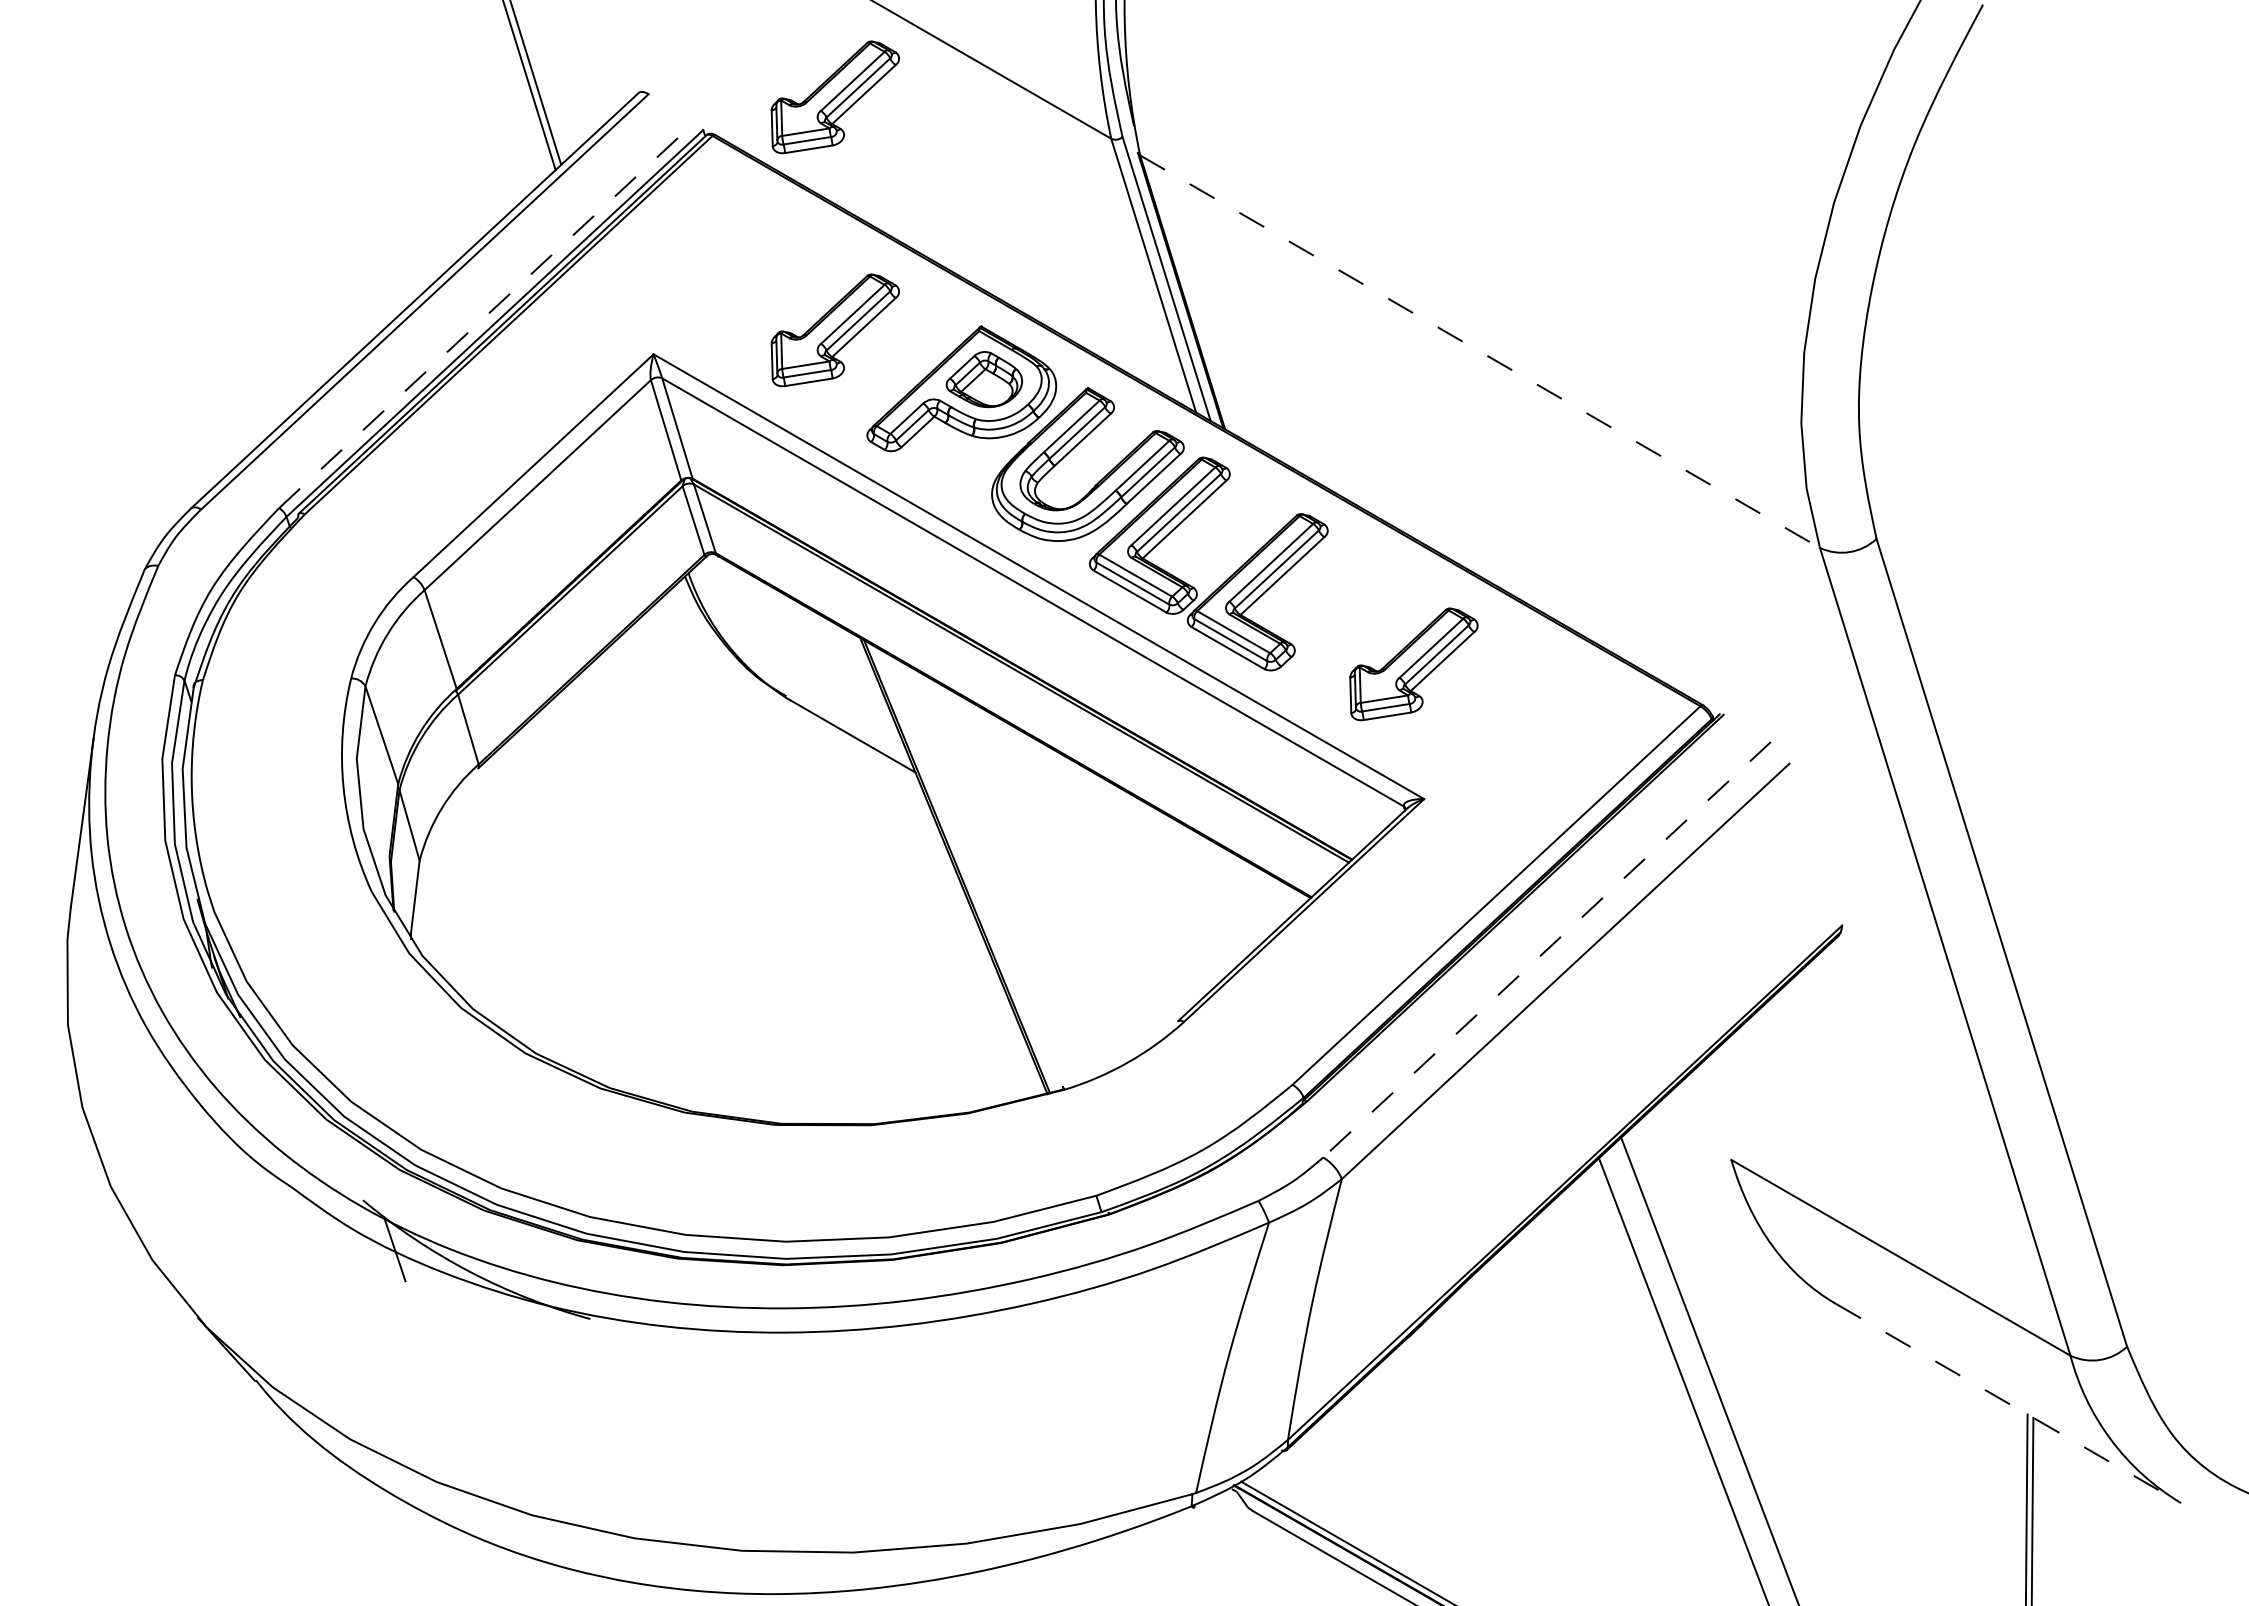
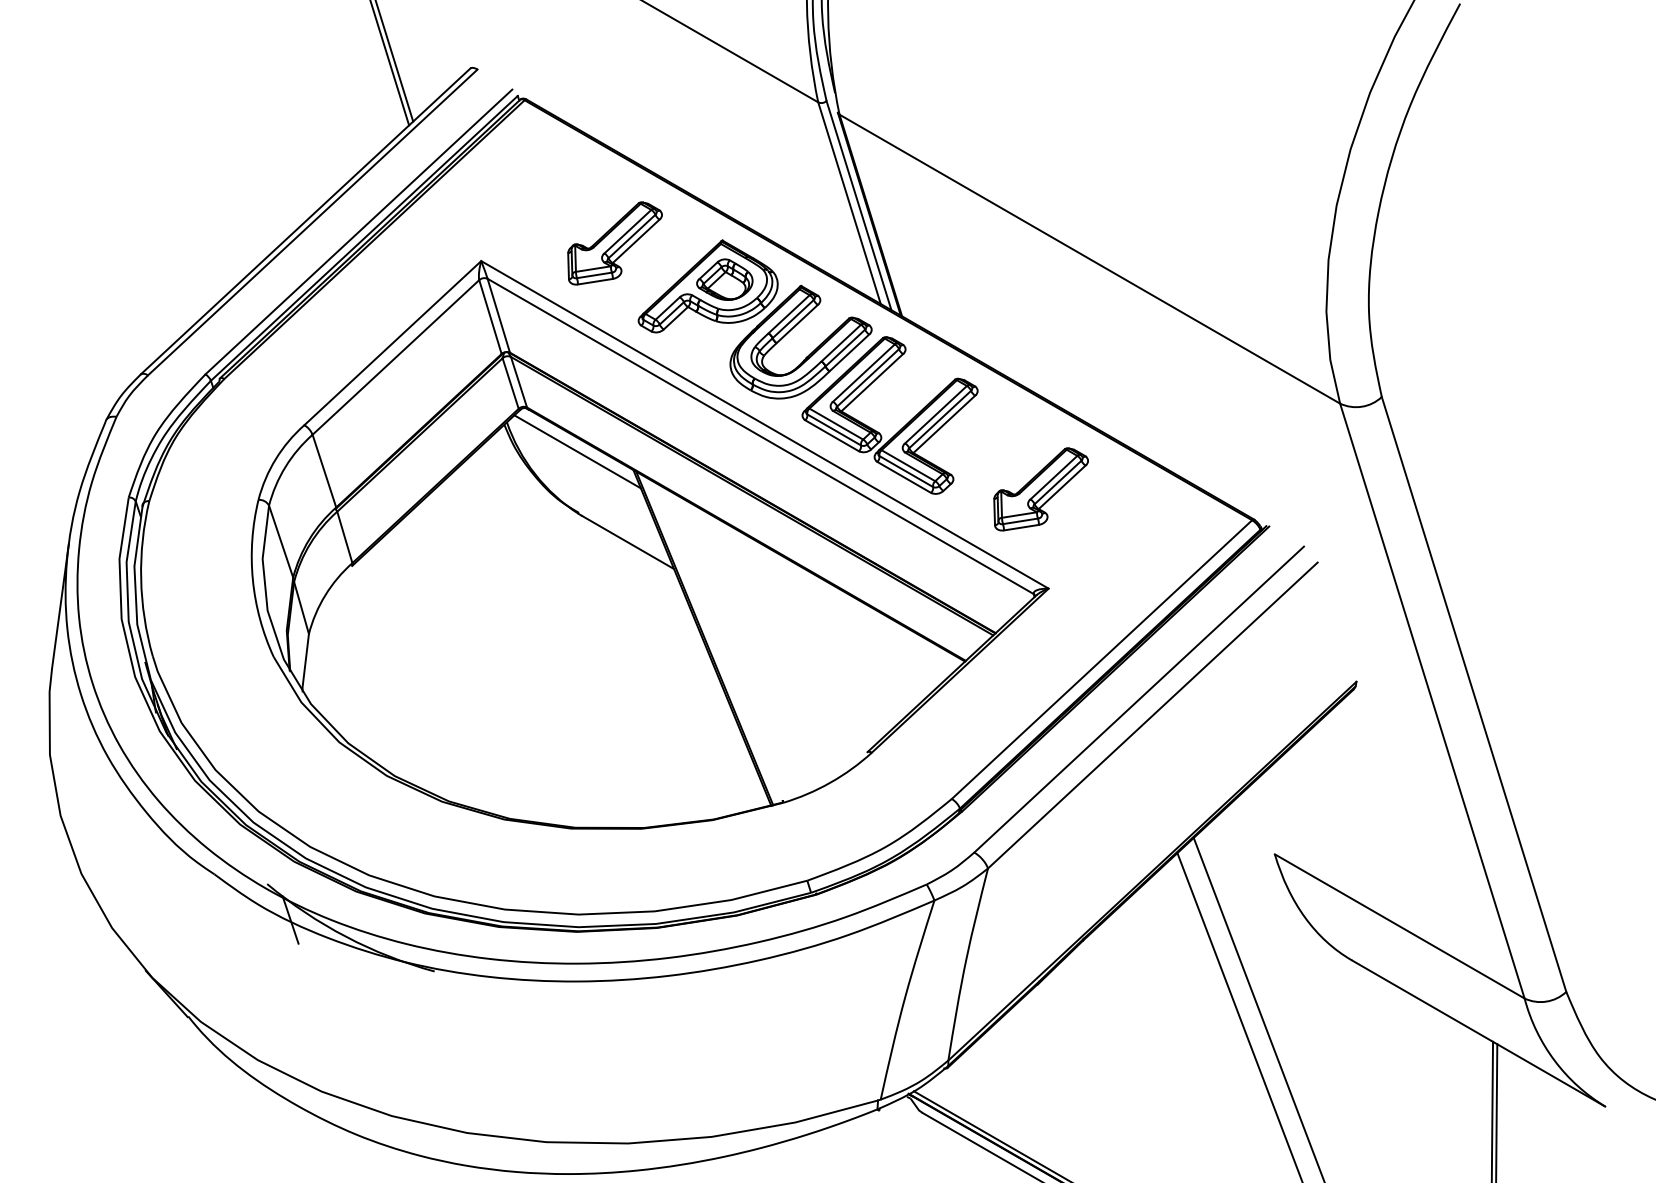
part: (834, 97) -> (614, 71), removed
line: (487, 314) -> (358, 231), dashed -> solid
line: (1480, 351) -> (1090, 259), dashed -> solid
line: (784, 612) -> (577, 451), added
line: (1546, 950) -> (1138, 700), dashed -> solid
line: (2007, 1402) -> (1478, 1032), dashed -> solid

